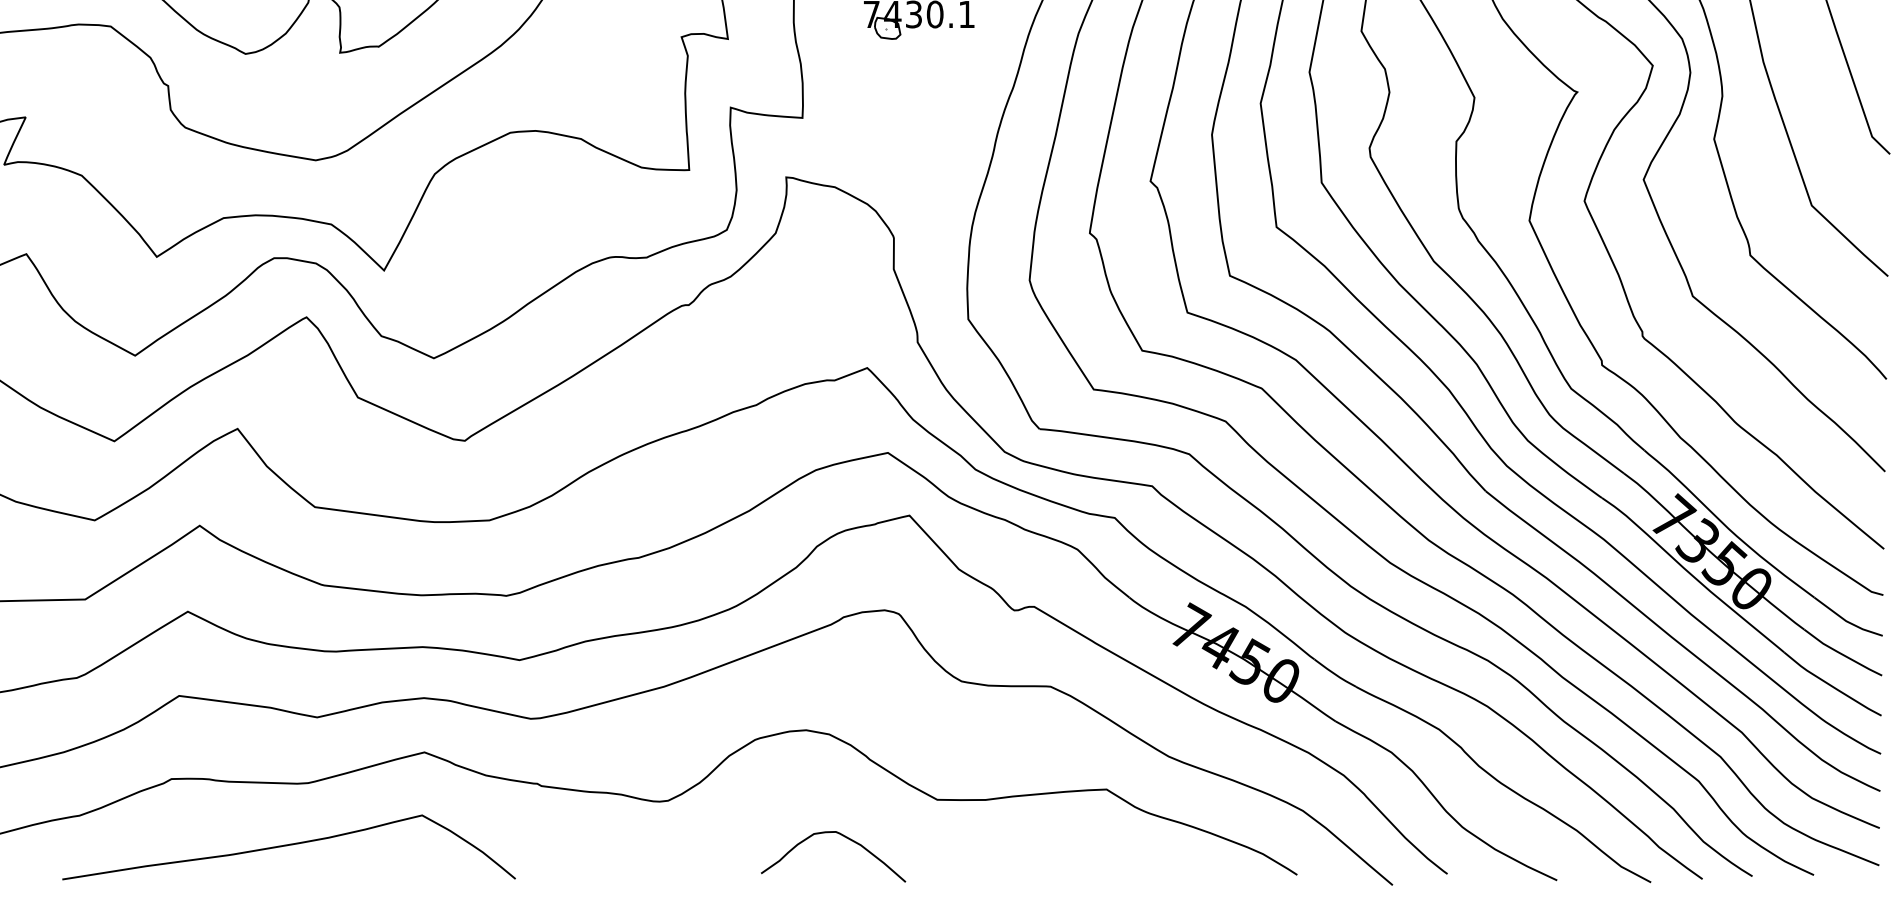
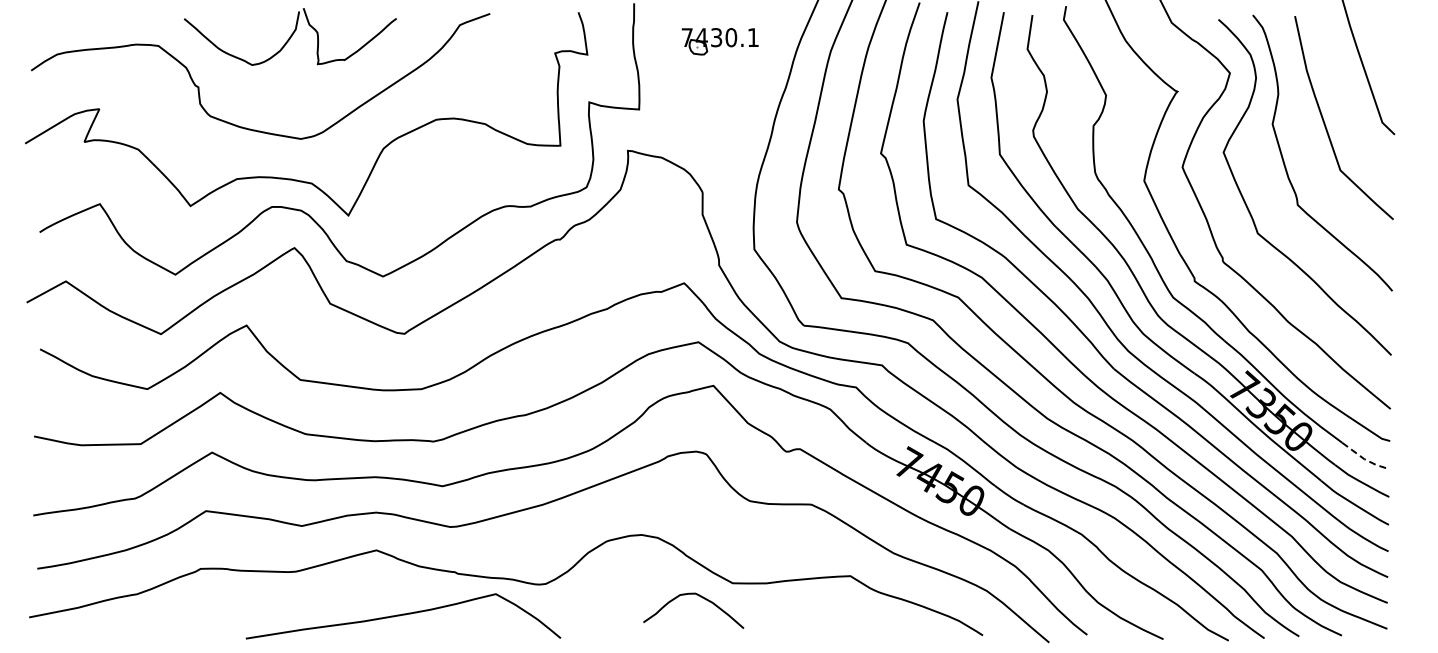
line: (1846, 621) -> (1364, 459), solid -> dashed
curve: (843, 837) -> (700, 597), moved
curve: (289, 846) -> (403, 615), moved

